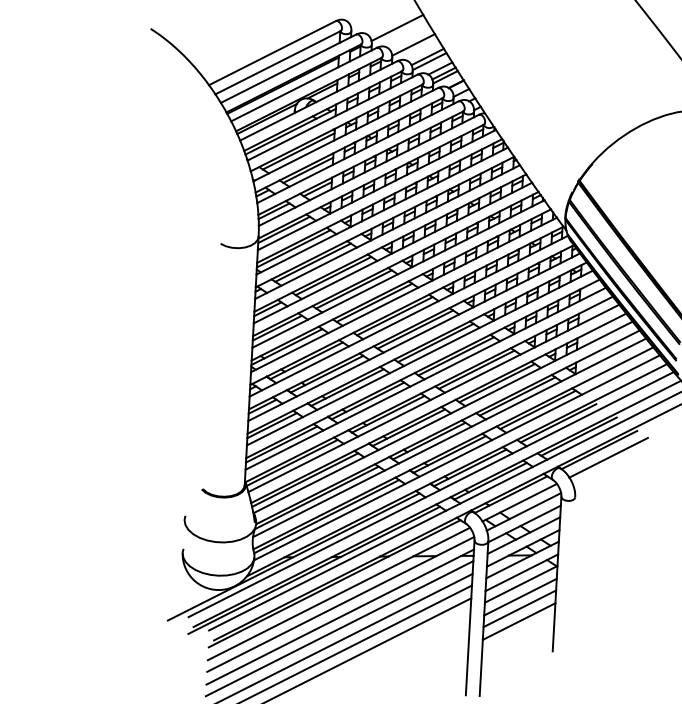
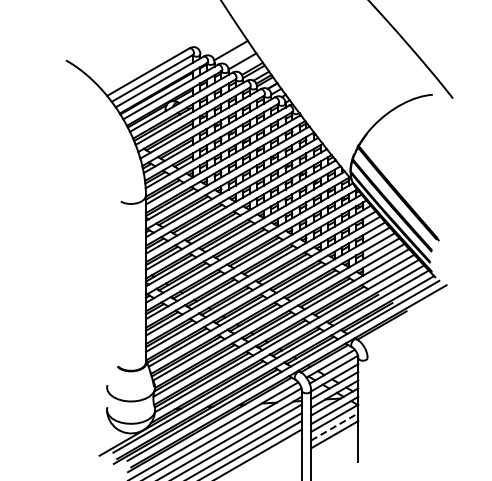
line: (608, 458) -> (388, 330), removed
line: (521, 596) -> (335, 426), solid -> dashed
line: (518, 620) -> (334, 442), removed

